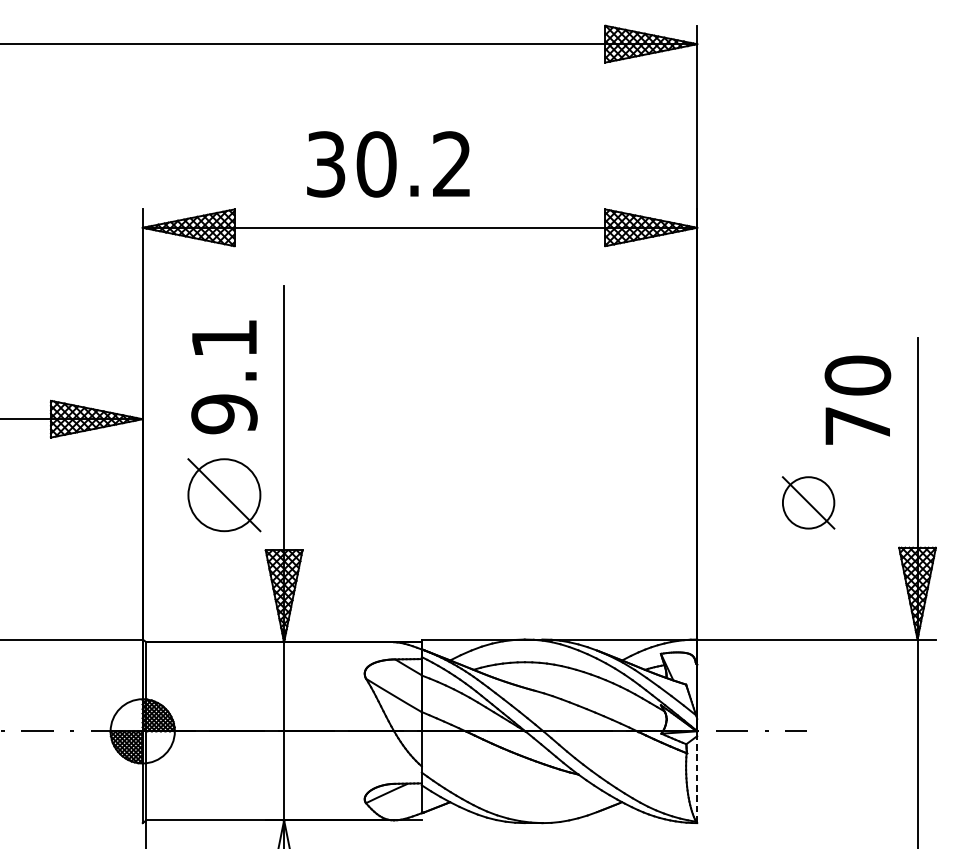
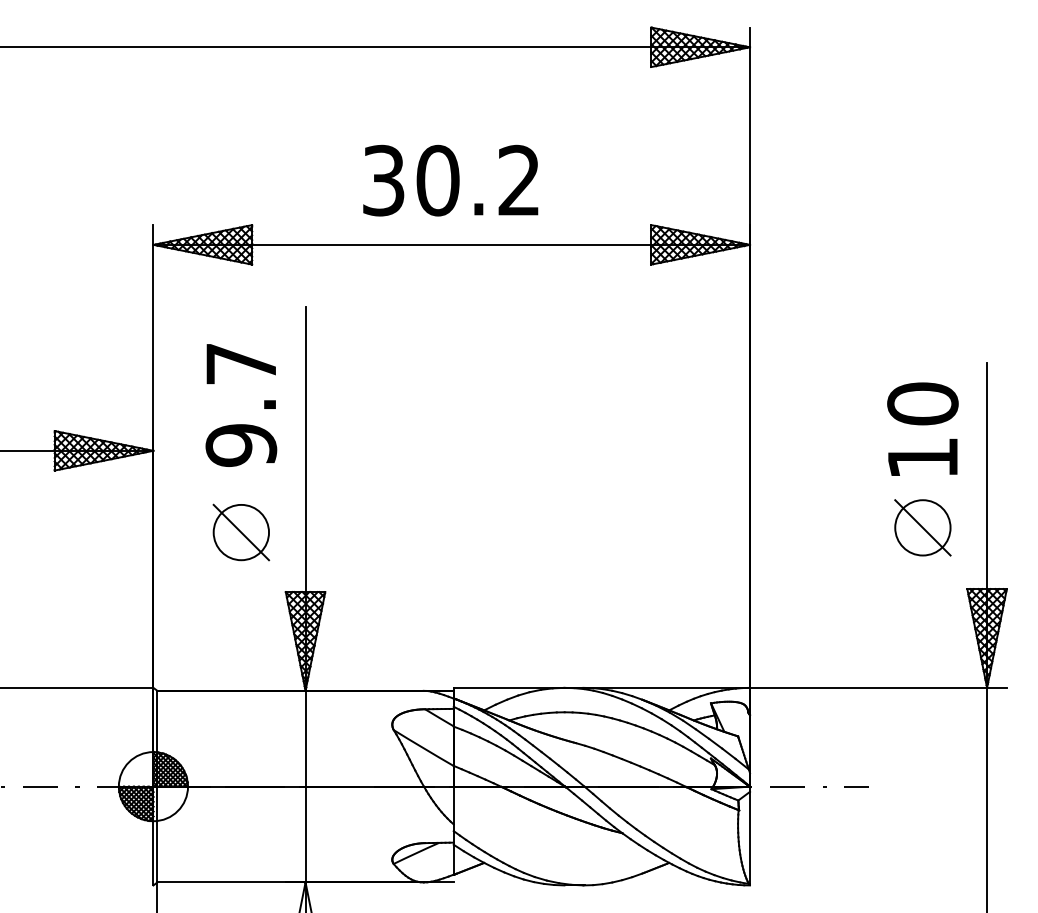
text: (388, 164) -> (450, 180), moved
text: (223, 338) -> (240, 364), 9.1 -> 9.7
text: (857, 426) -> (922, 458), 70 -> 10
part: (224, 495) -> (241, 532), size x0.71
part: (808, 502) -> (922, 527), moved
line: (697, 778) -> (750, 837), dashed -> solid

